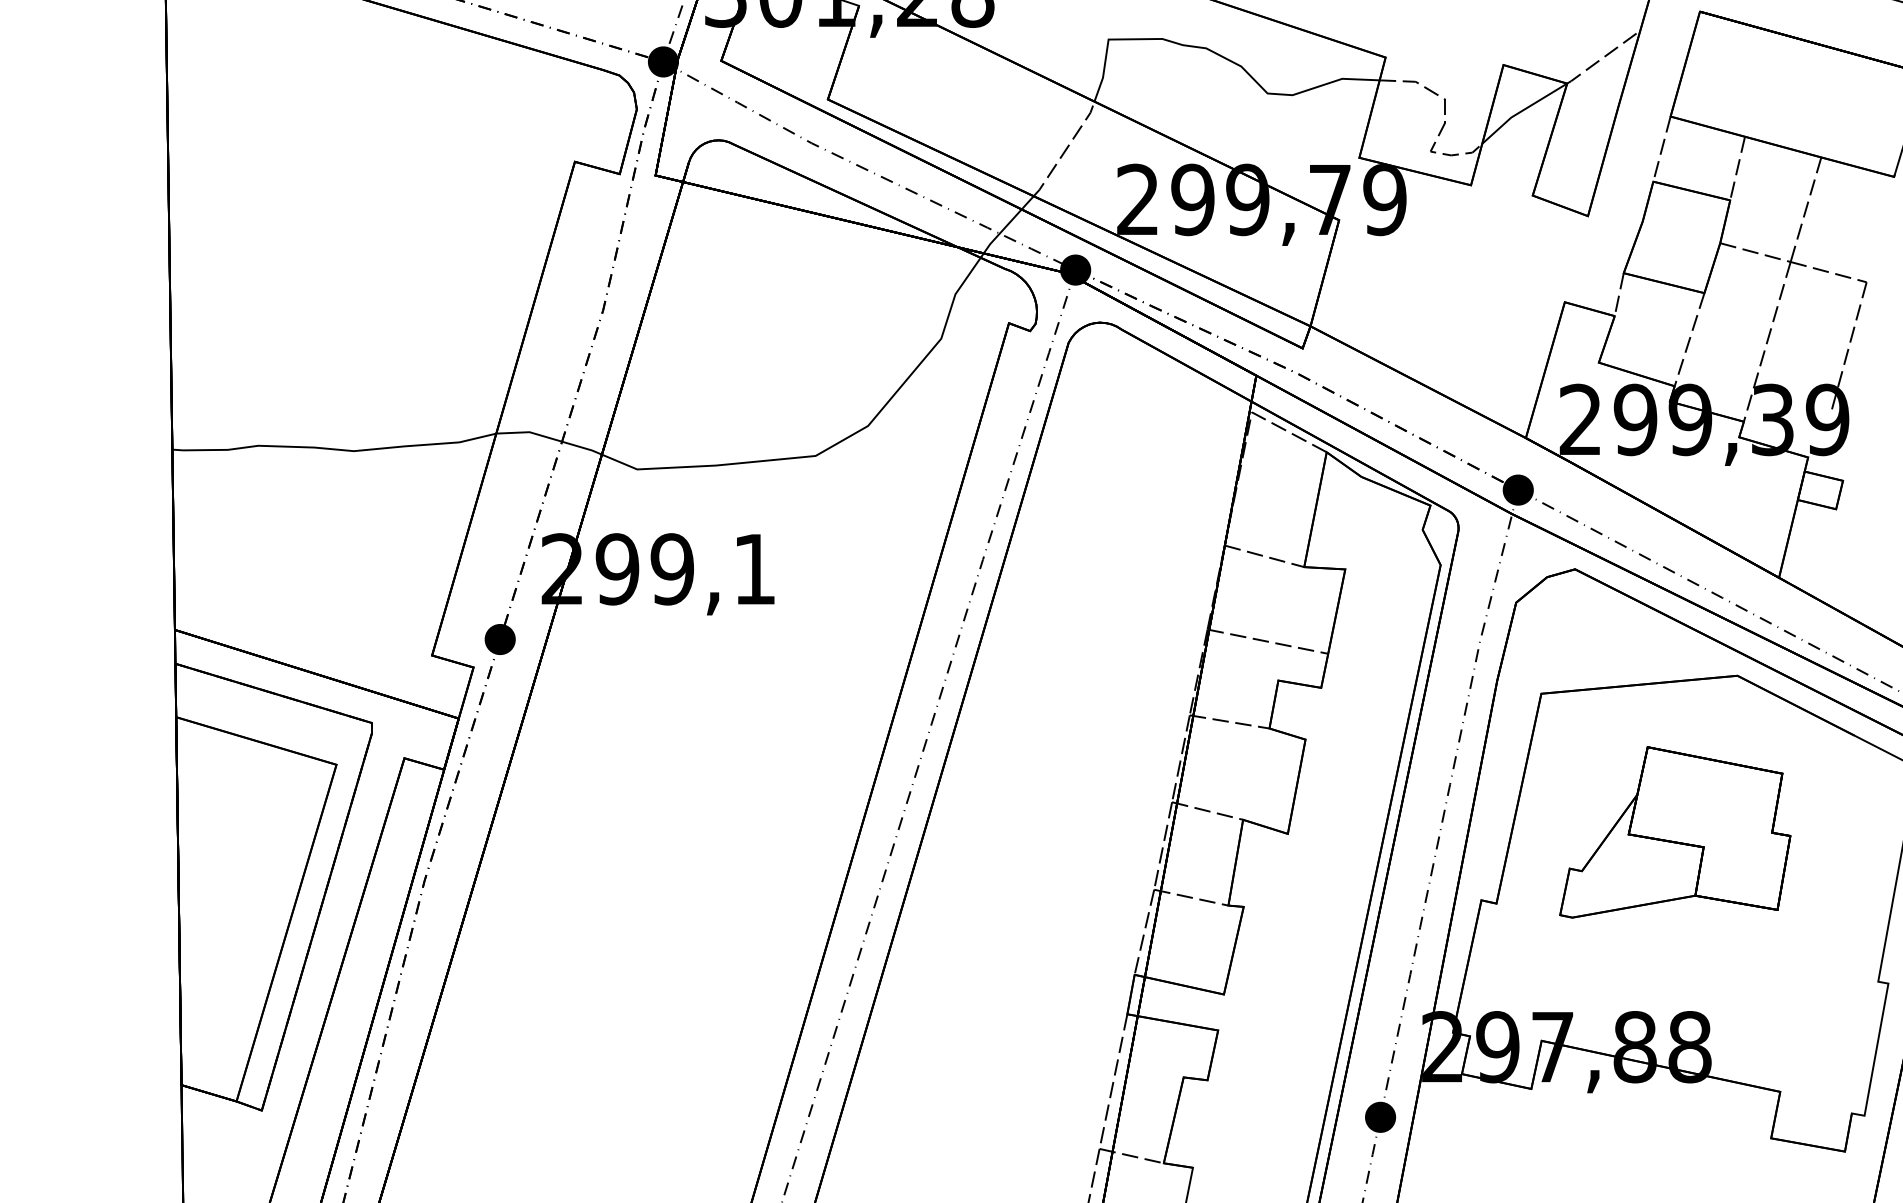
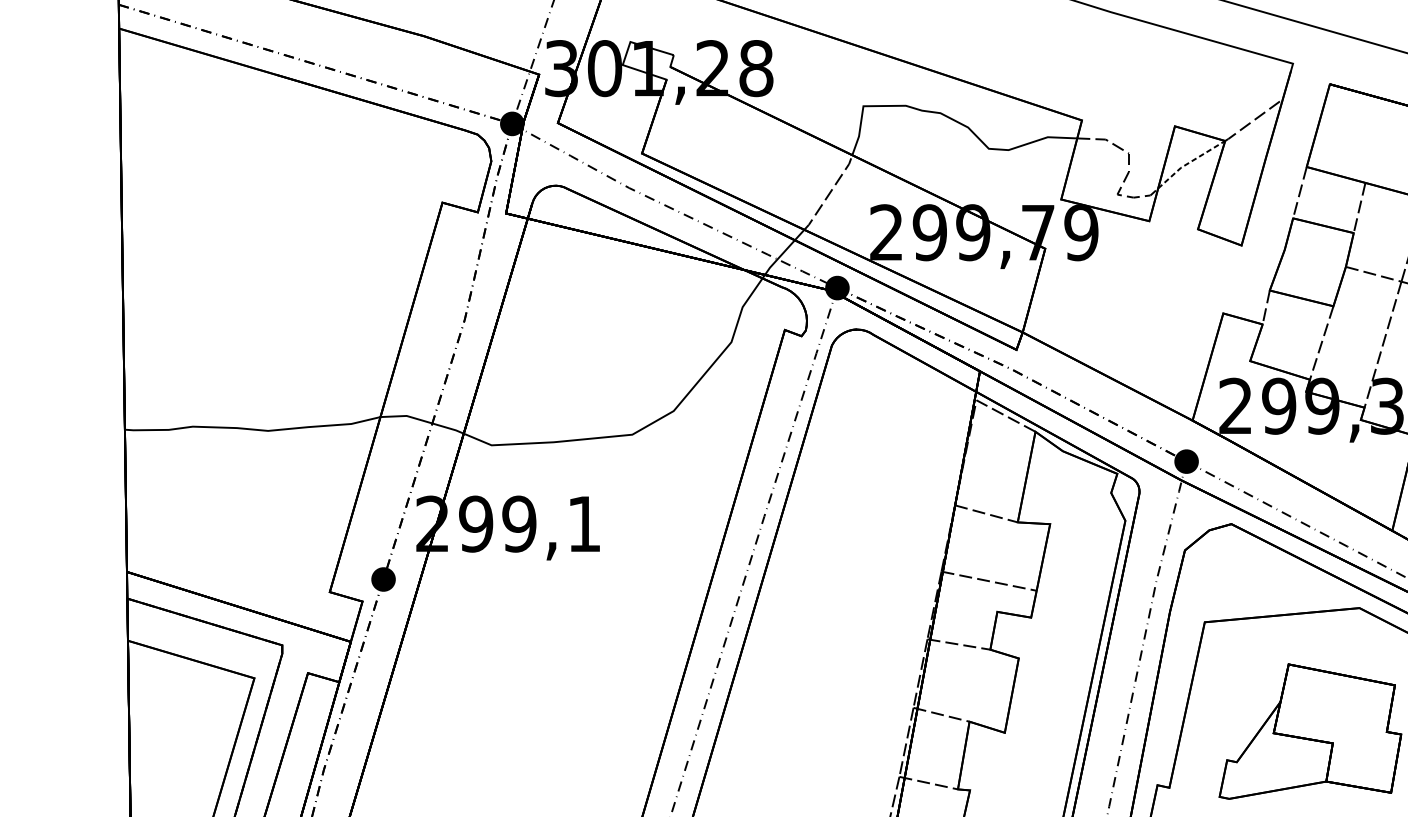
line: (1522, 110) -> (1189, 162), solid -> dashed

